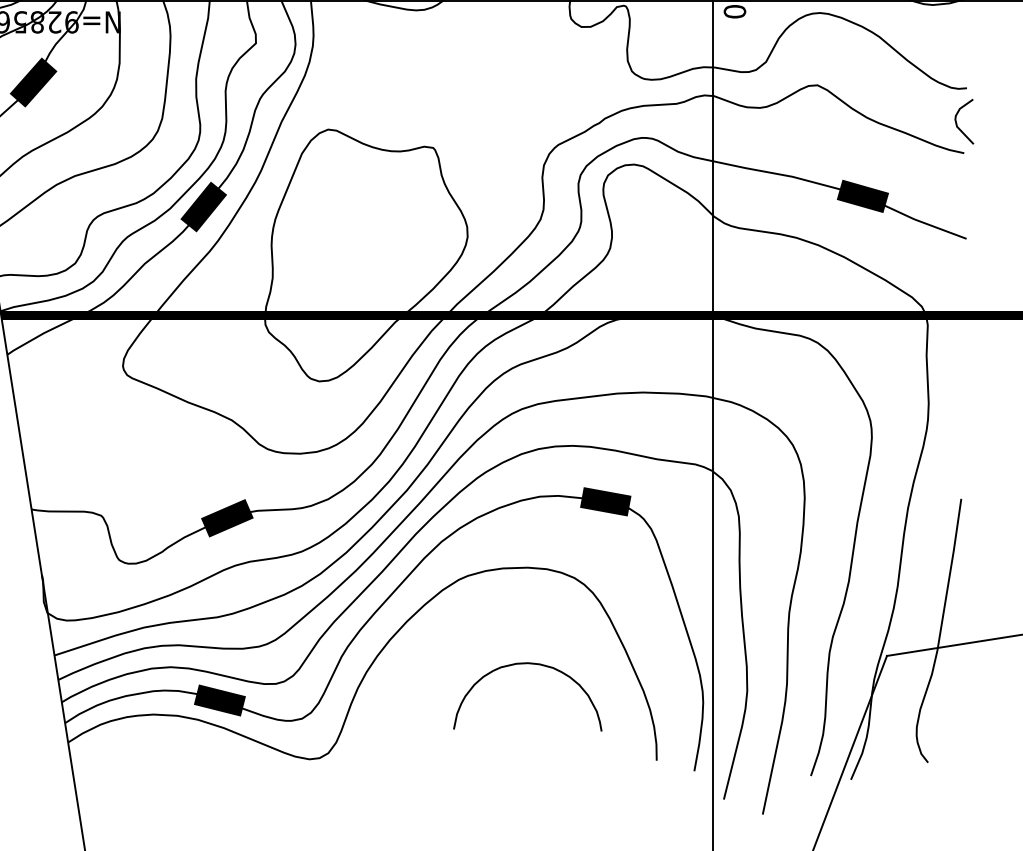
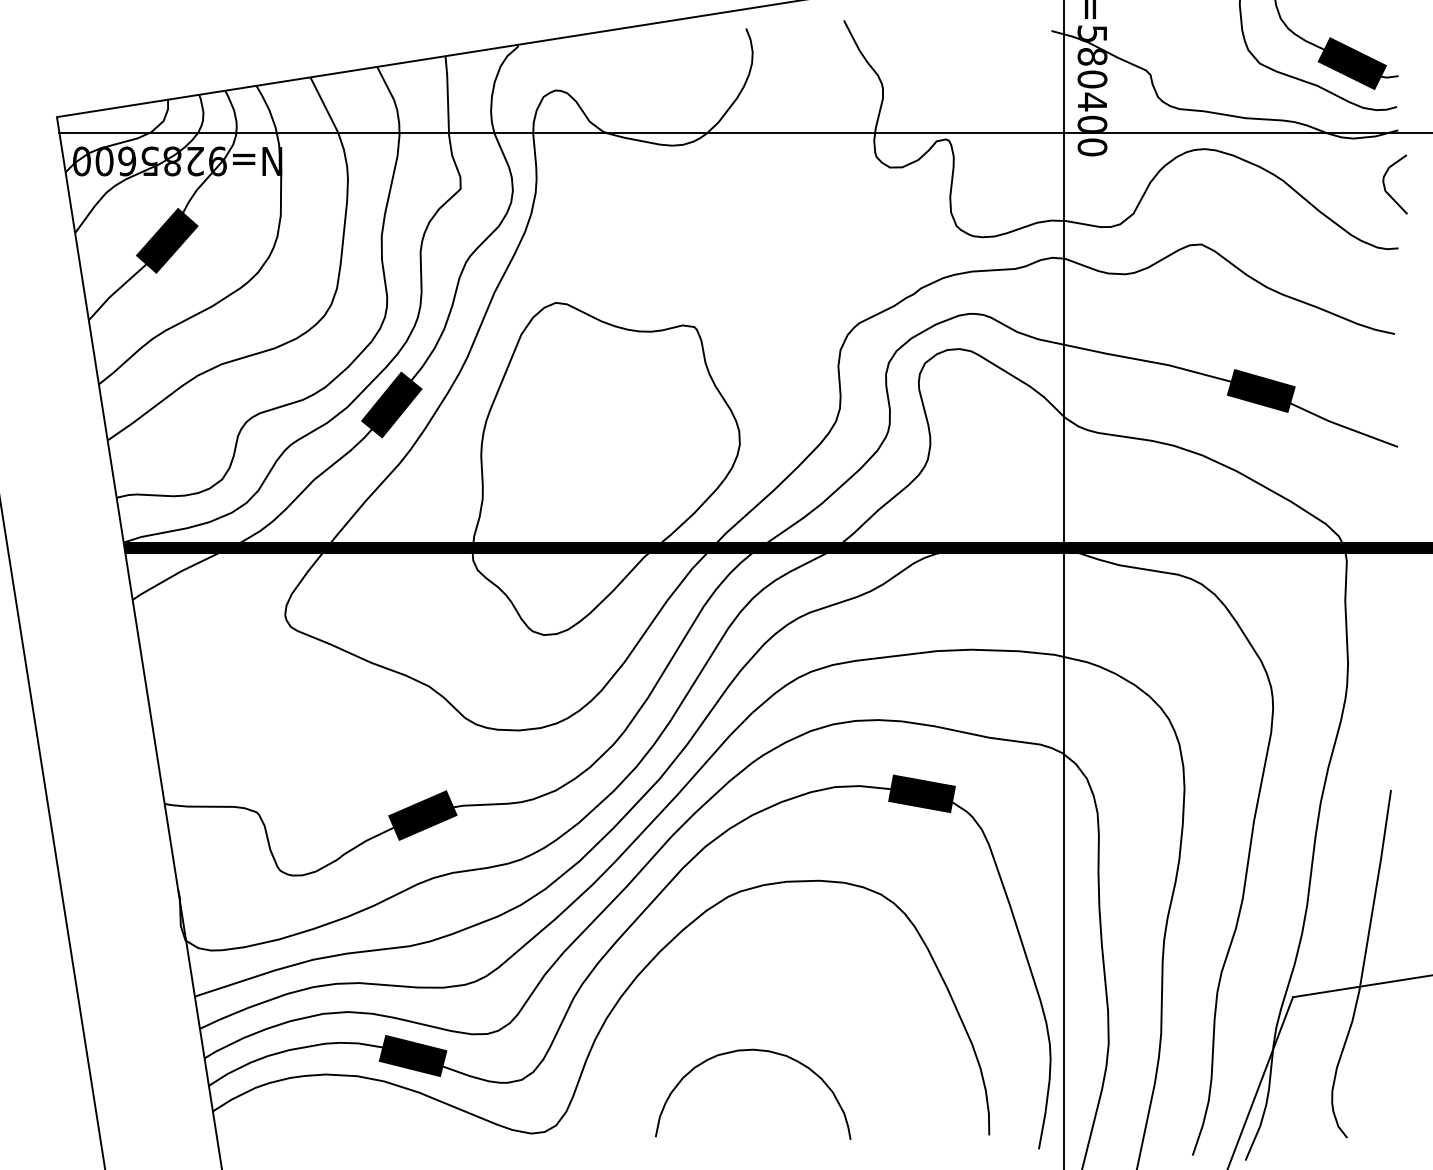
curve: (957, 123) -> (1385, 186), moved
curve: (531, 664) -> (758, 1051), moved

